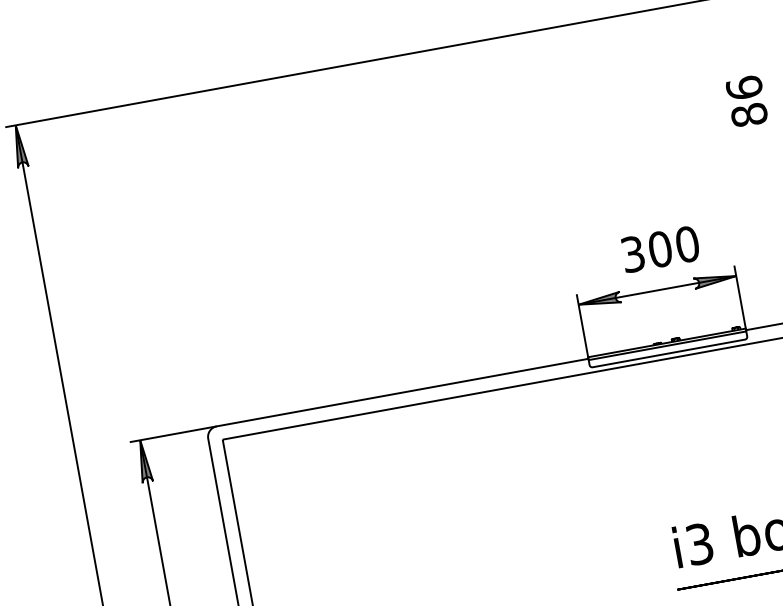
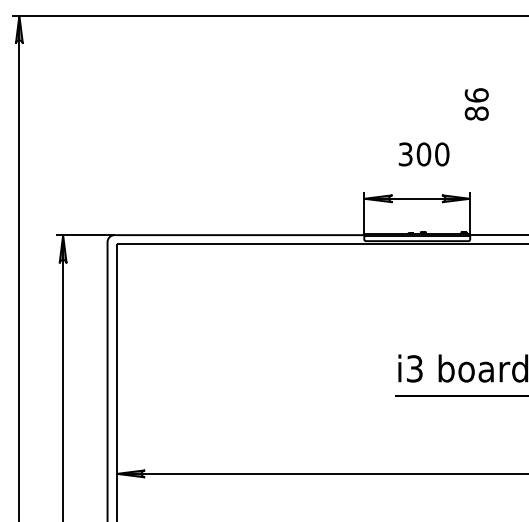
text: (746, 101) -> (476, 104), moved
text: (659, 249) -> (423, 154), moved

